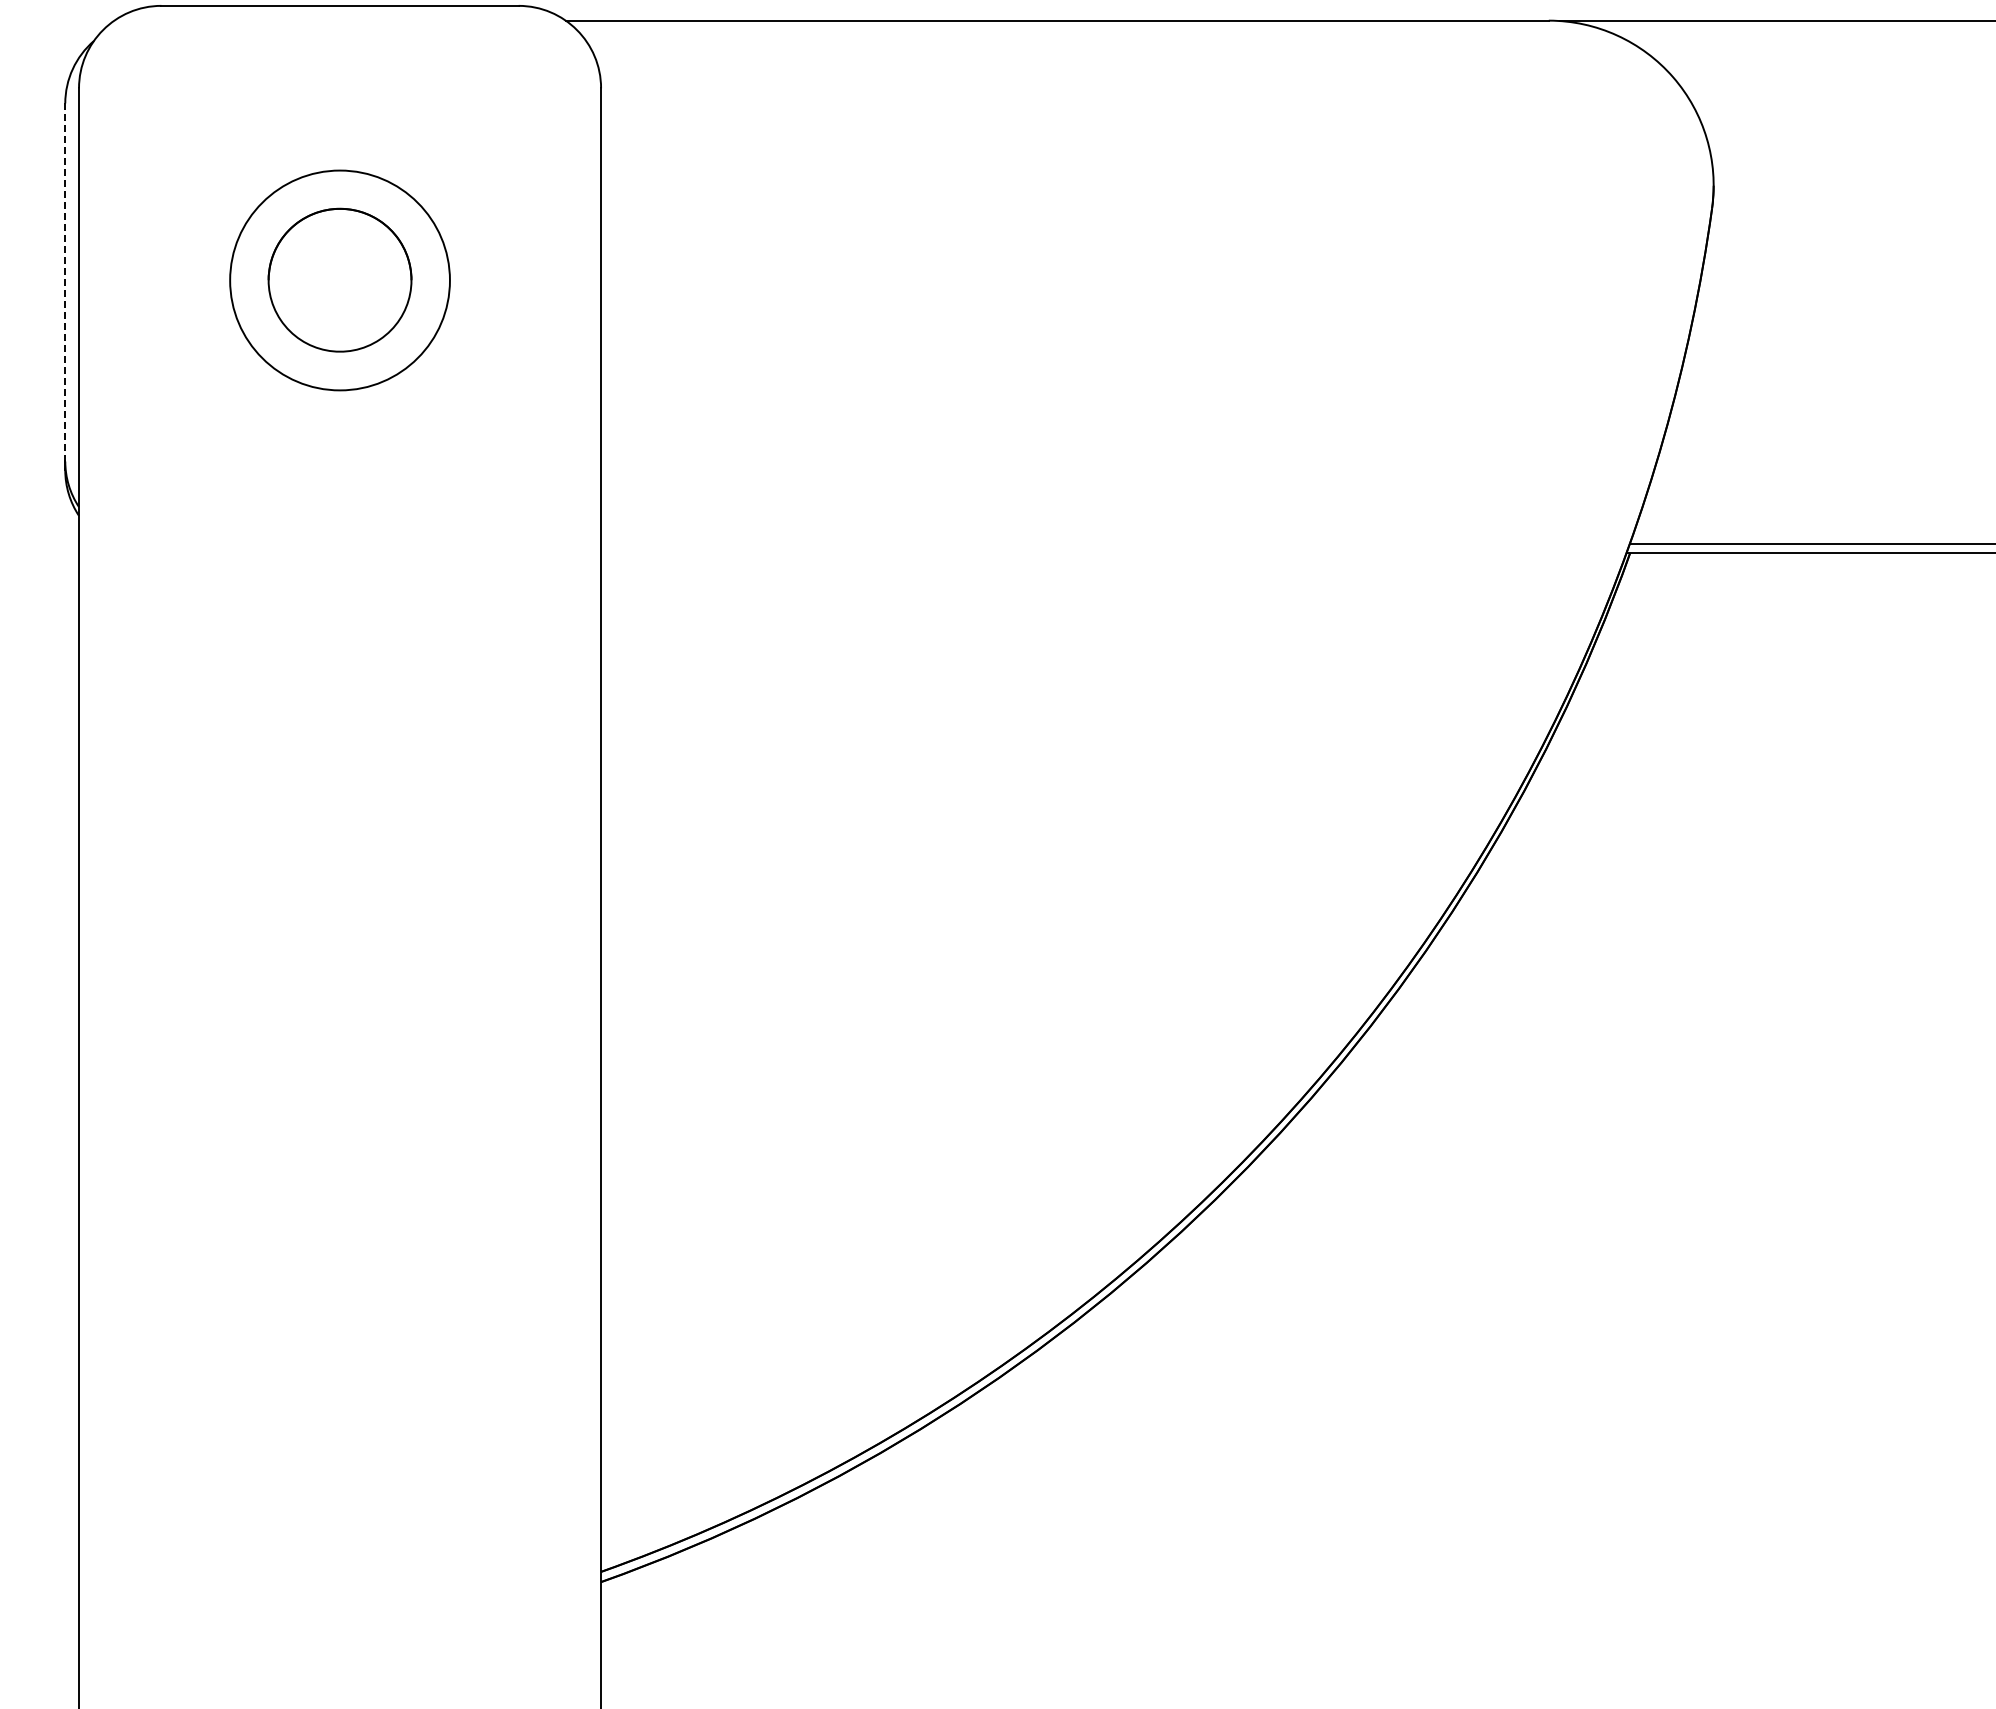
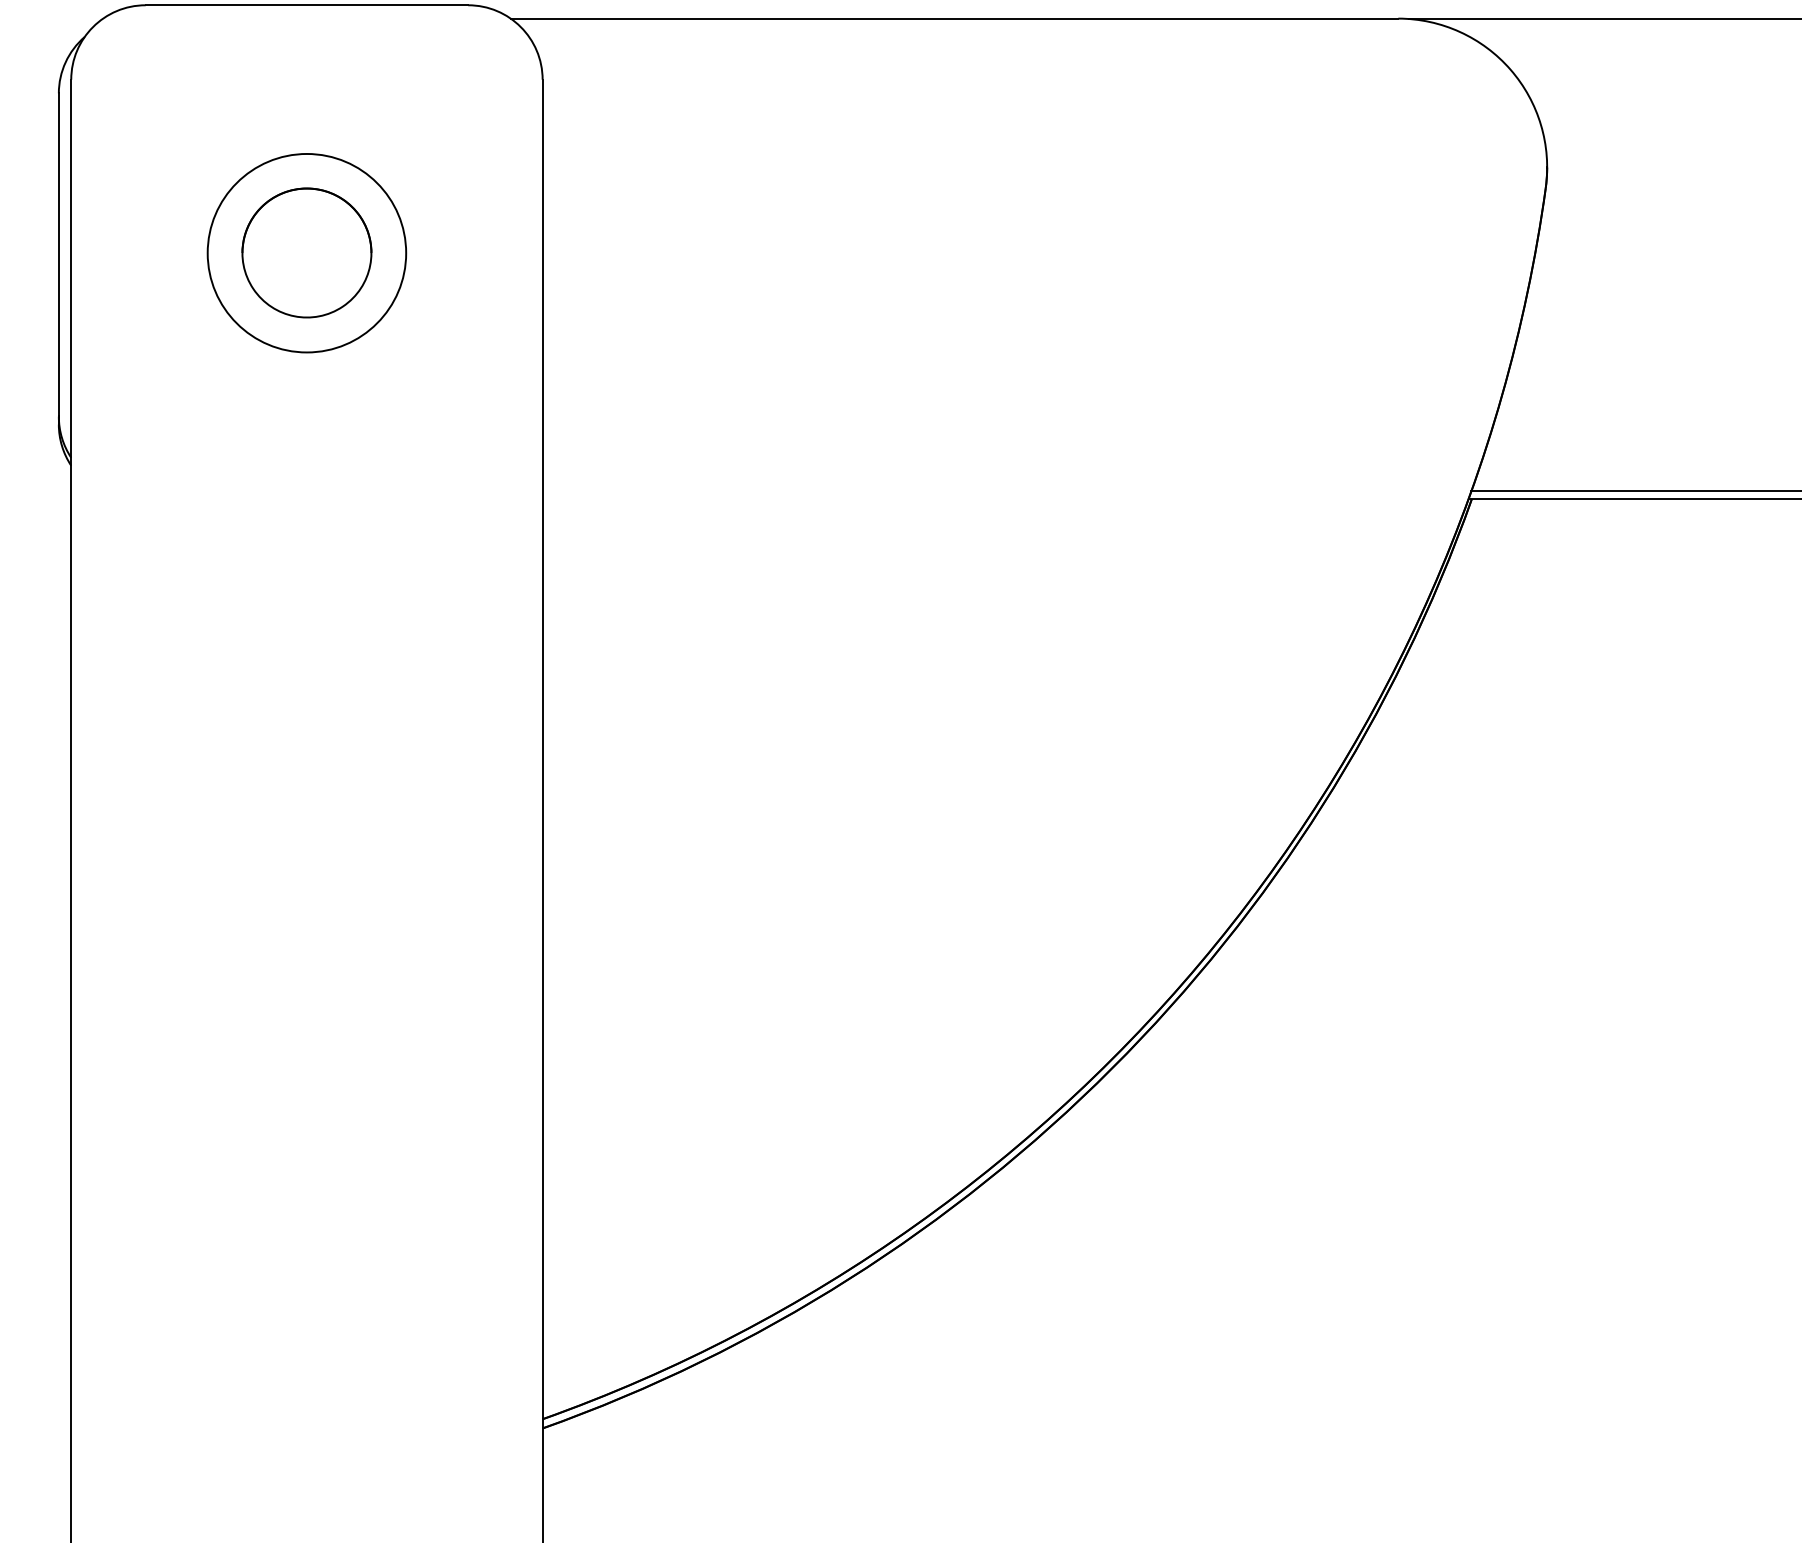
line: (65, 282) -> (59, 255), dashed -> solid

